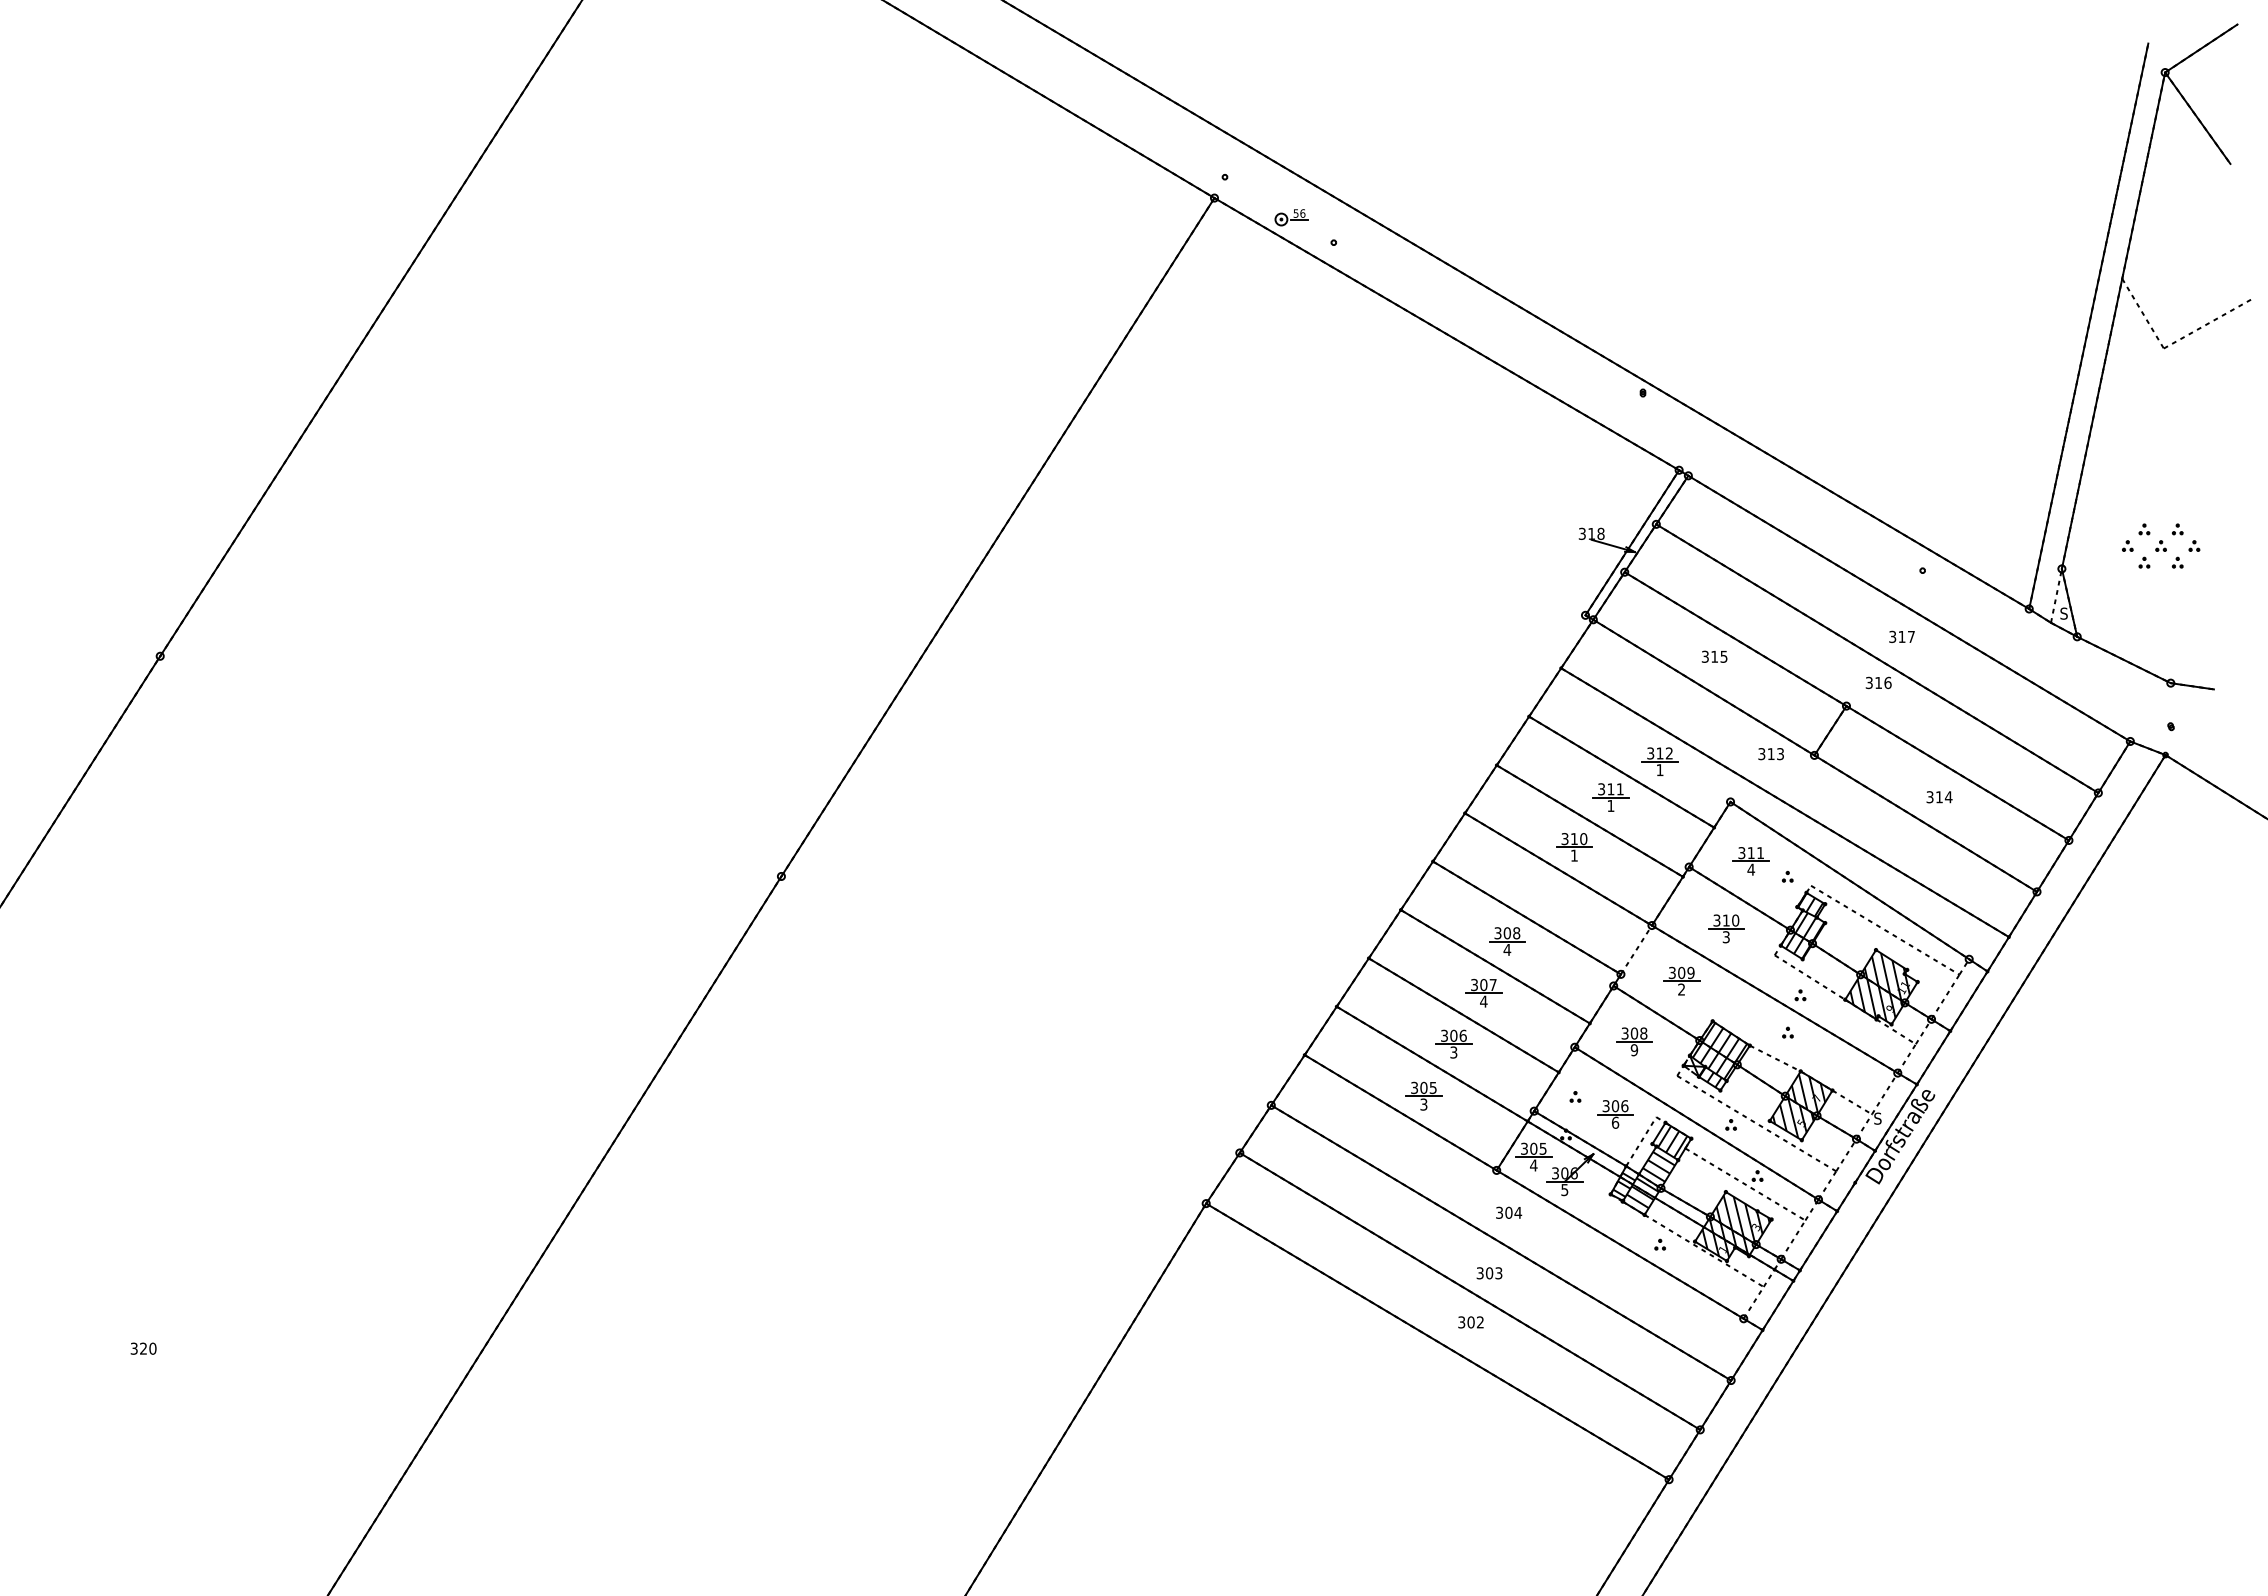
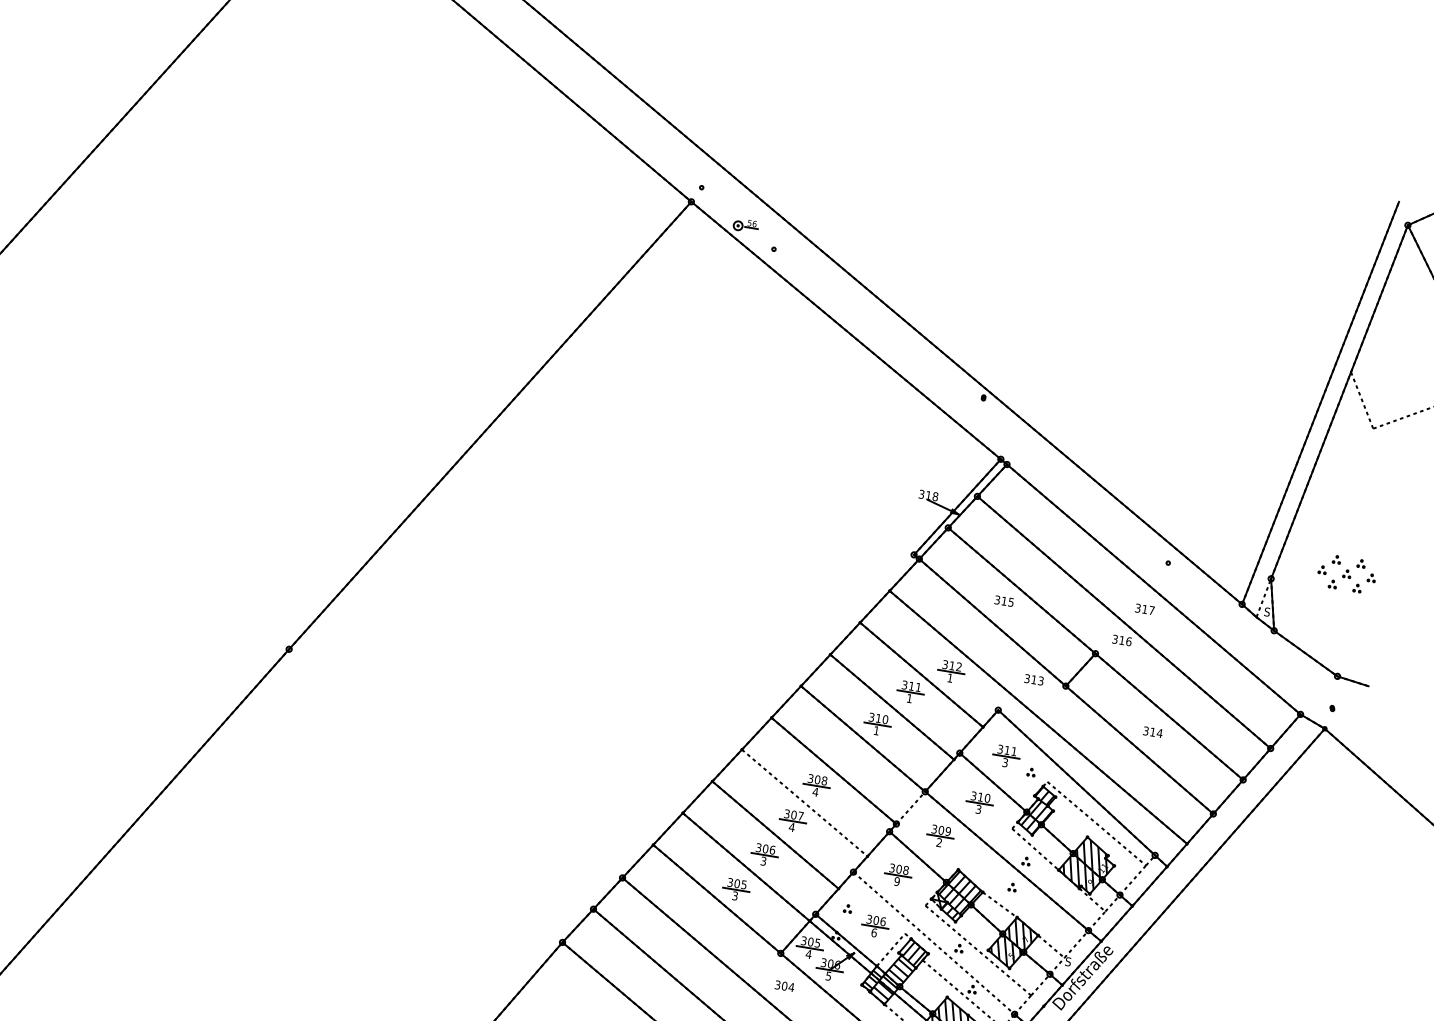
text: (1751, 869) -> (1005, 762), 4 -> 3
line: (1494, 966) -> (804, 802), removed
line: (1696, 1123) -> (933, 943), removed

